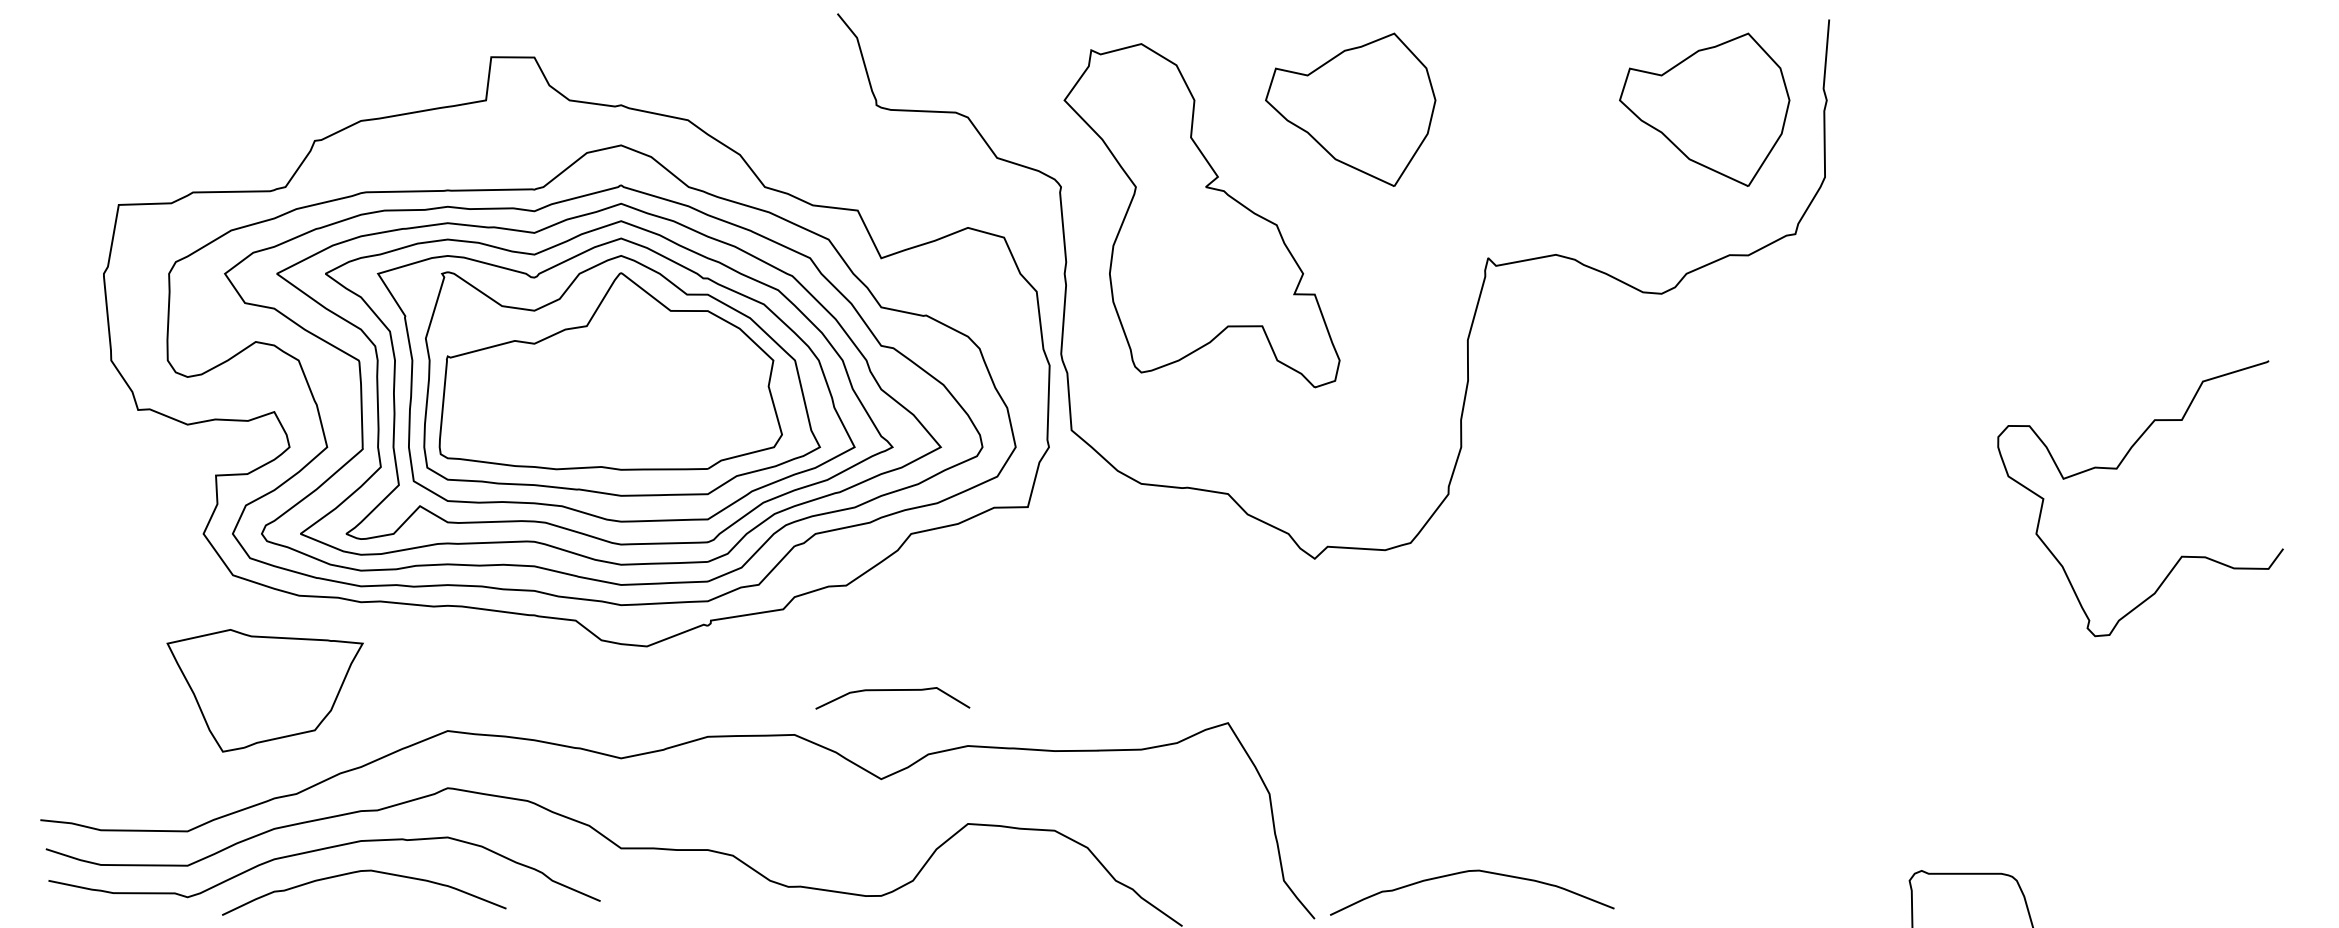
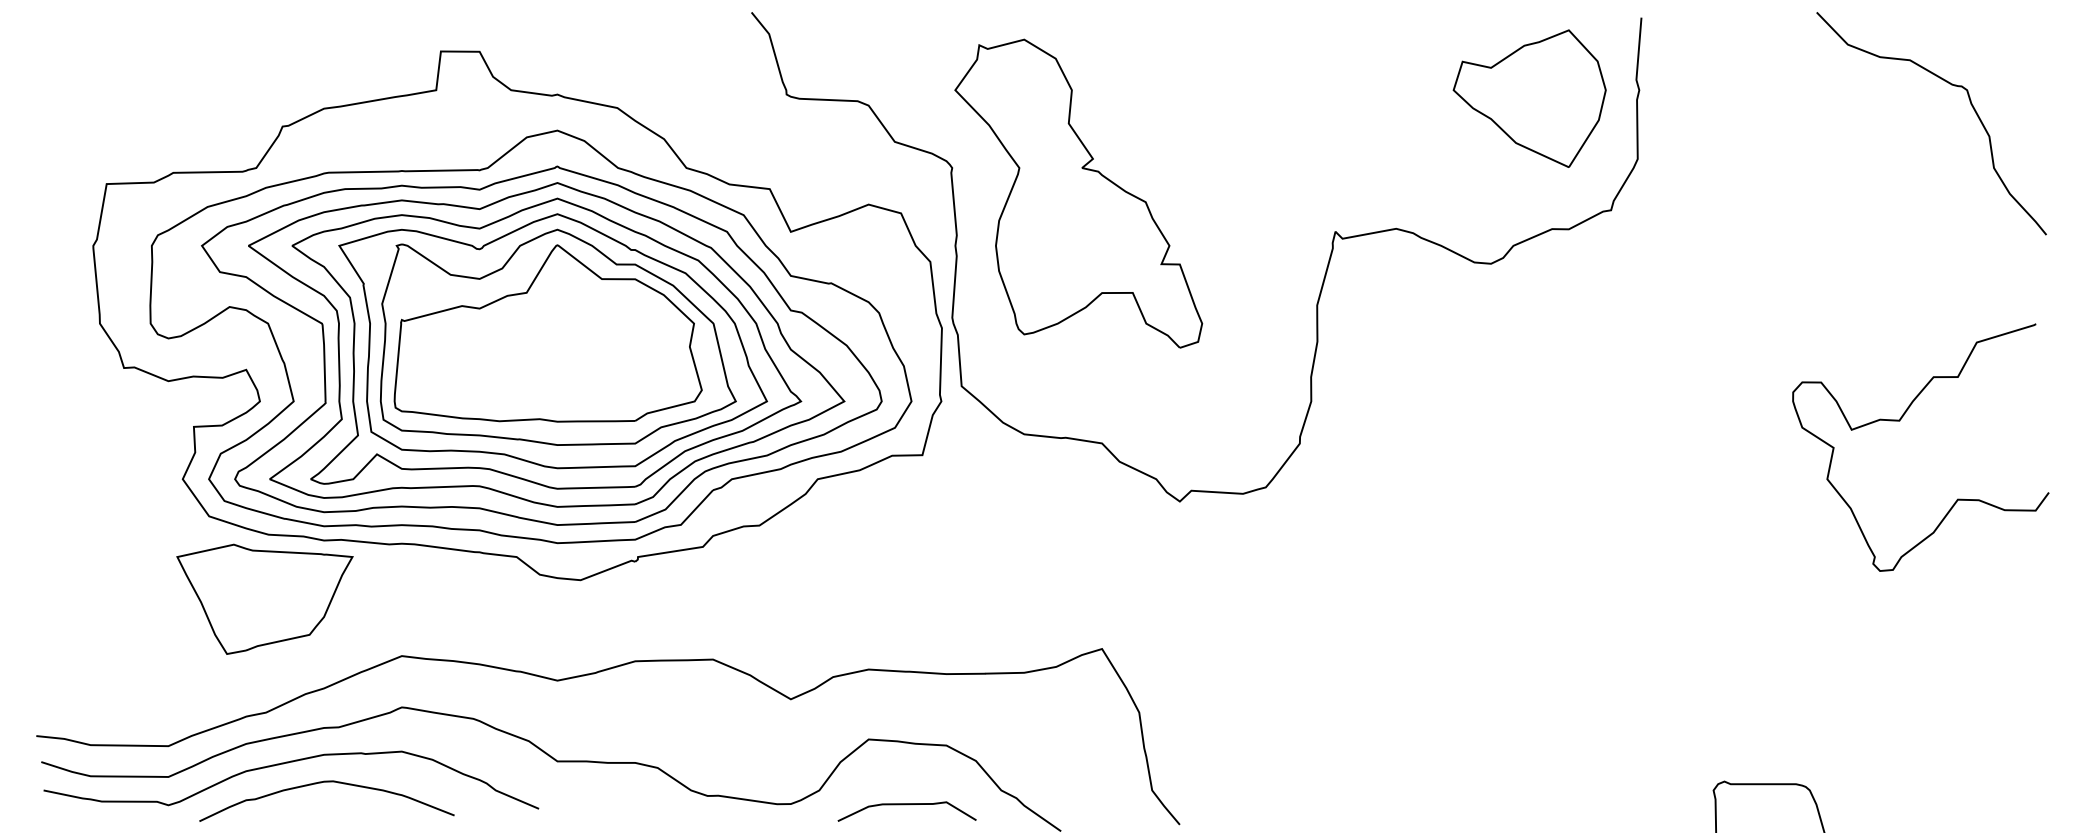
curve: (2175, 95) -> (1952, 85), added
part: (1350, 109) -> (1211, 98), removed
part: (264, 690) -> (264, 599), moved
curve: (892, 690) -> (906, 804), moved
curve: (1467, 872) -> (1316, 783), removed

